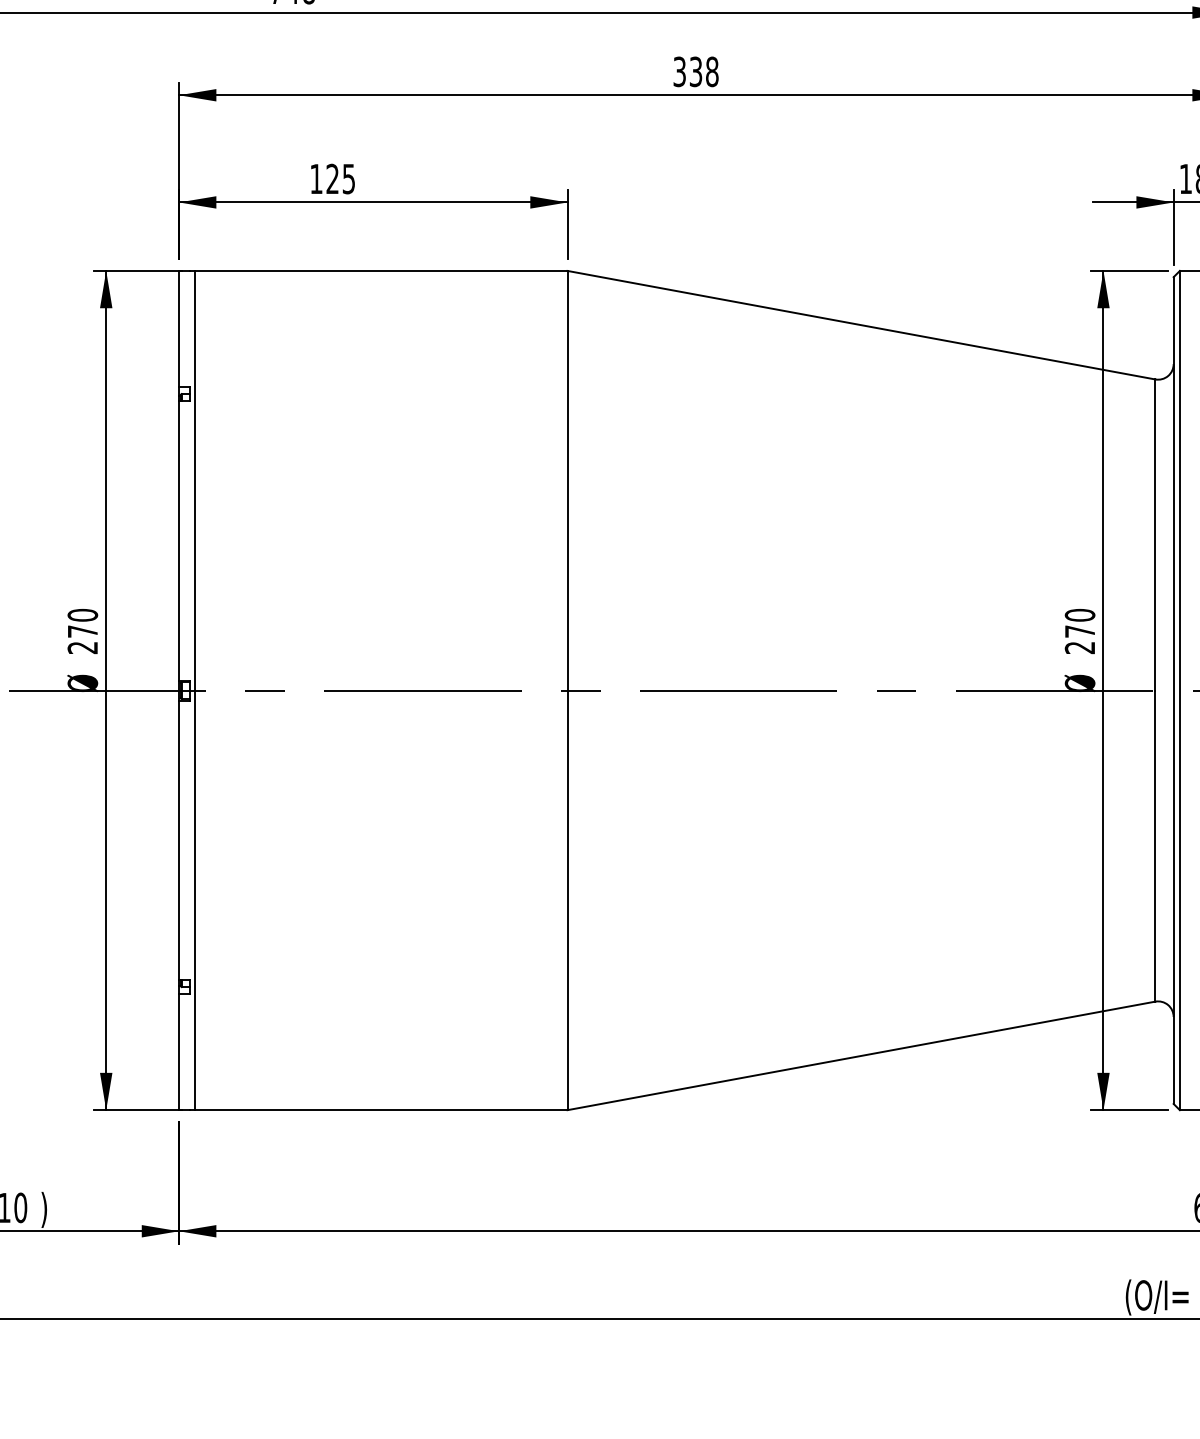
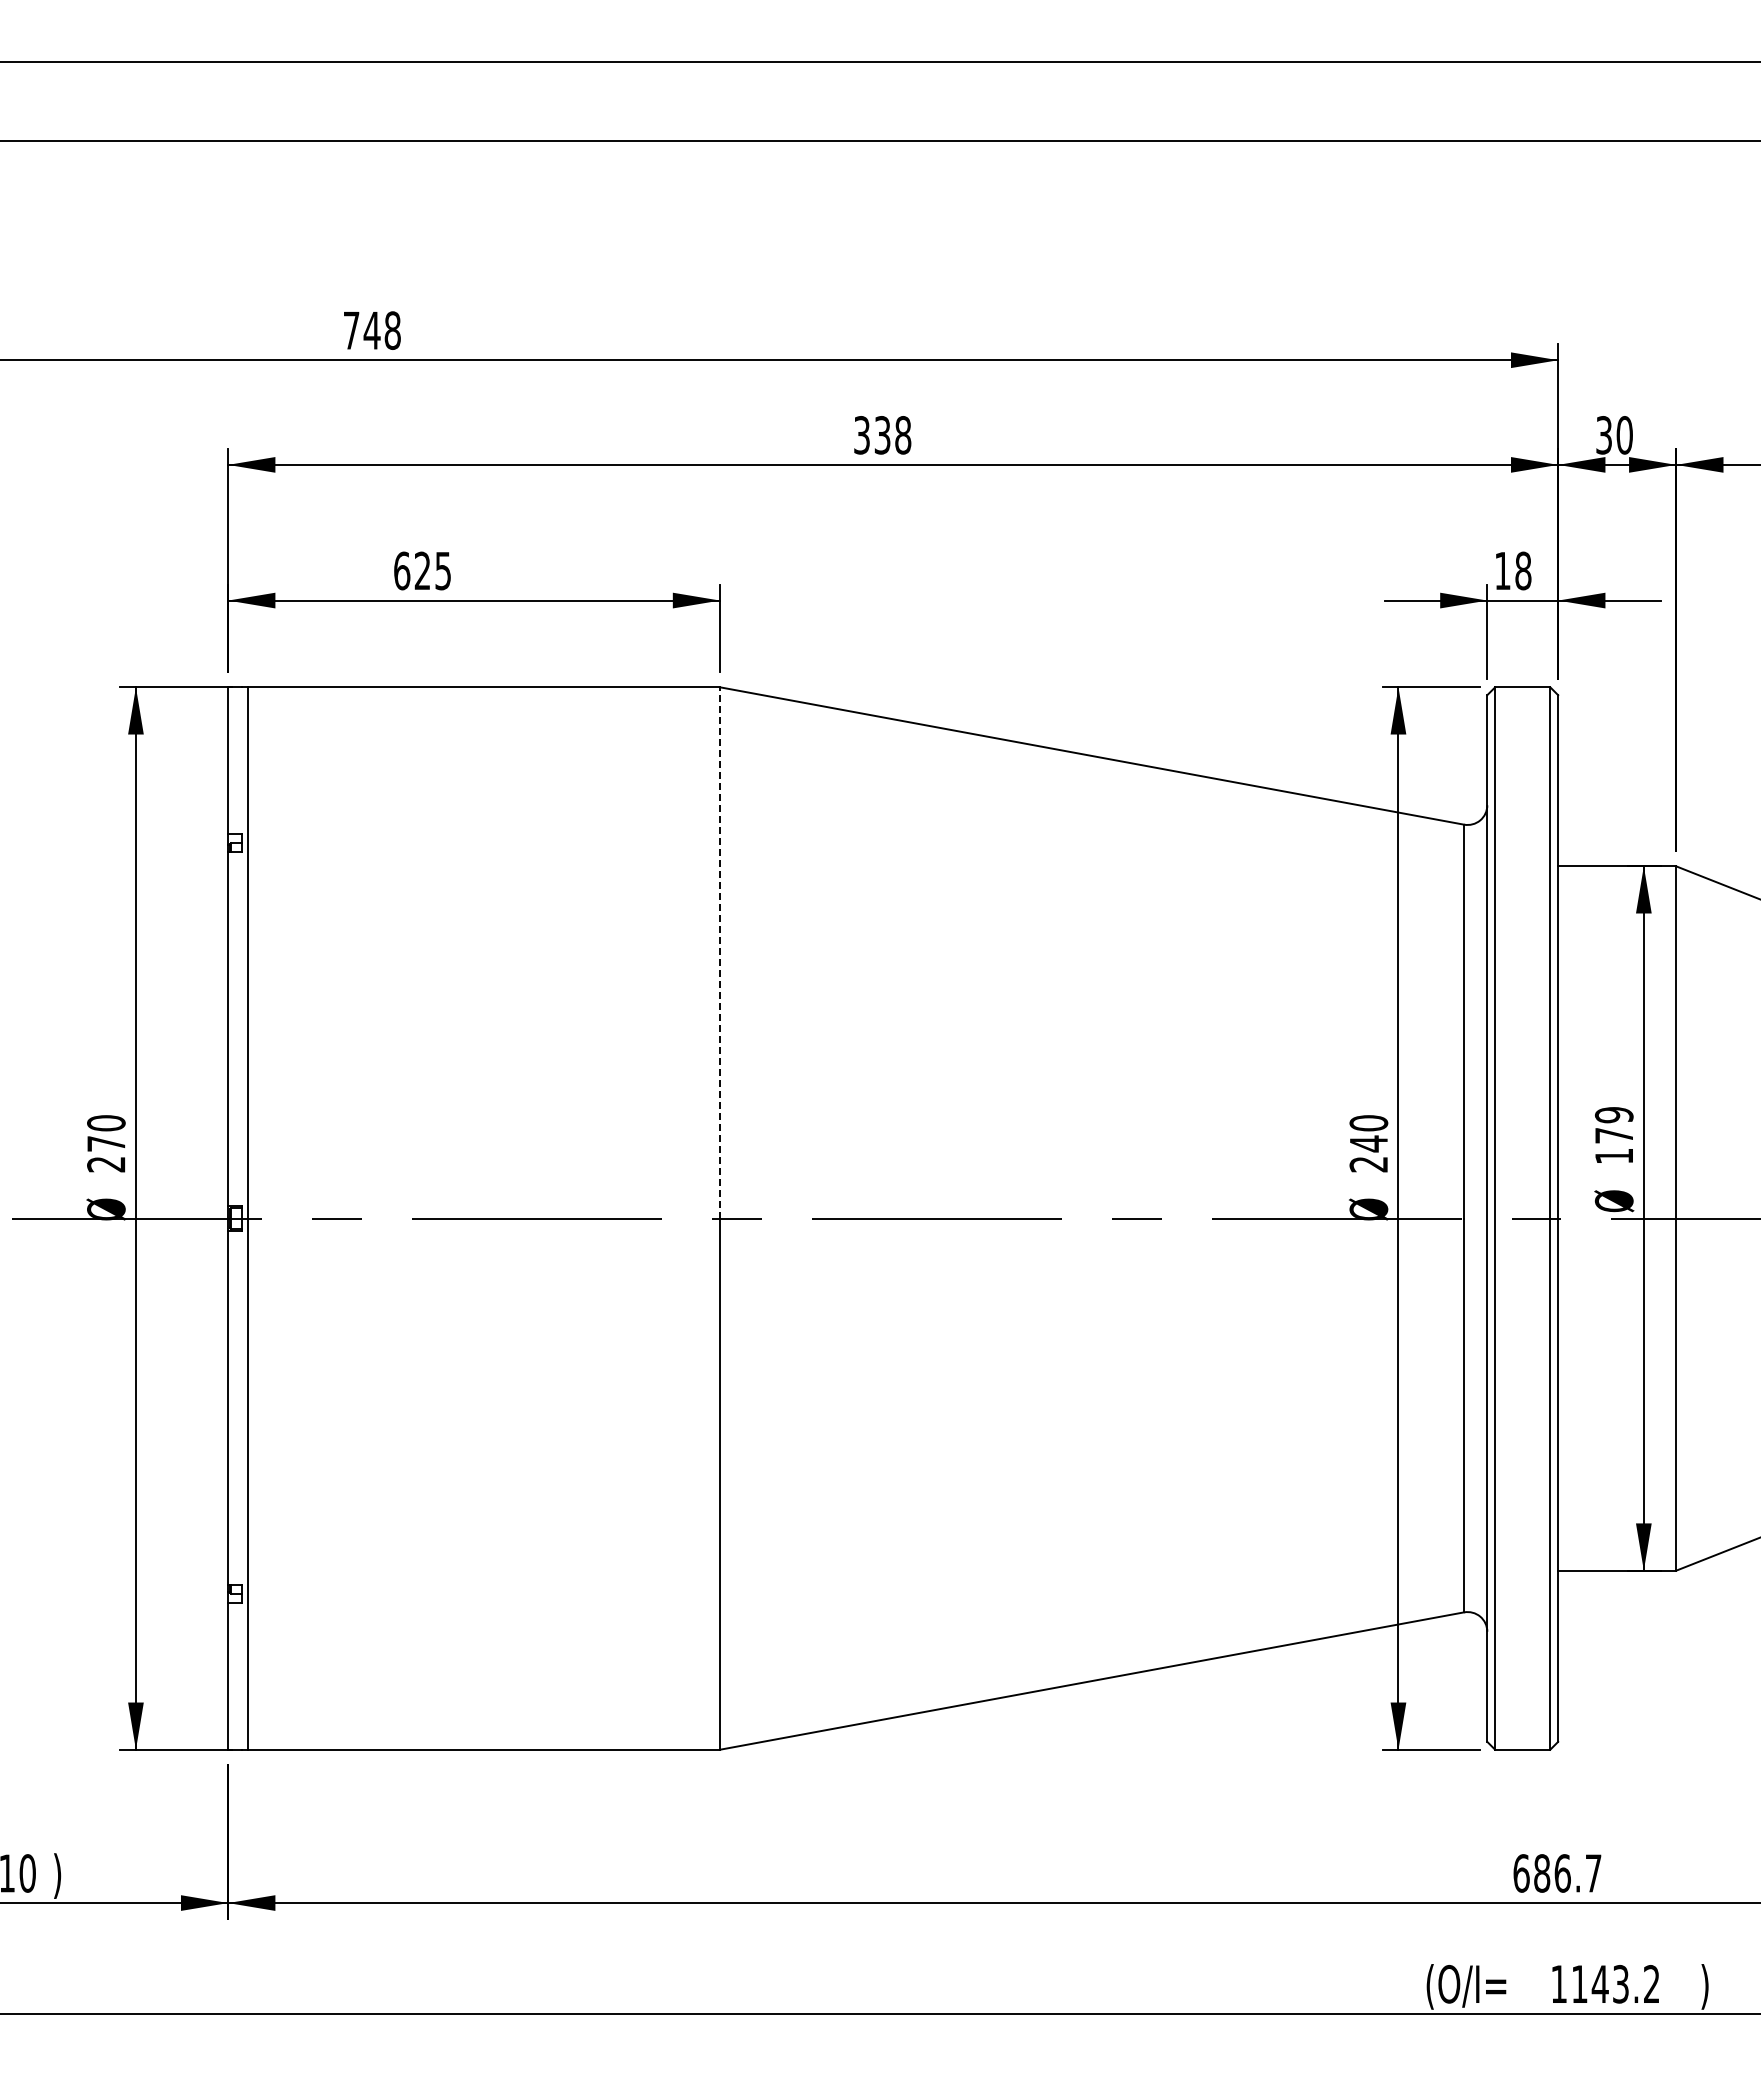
text: (316, 178) -> (402, 570), 125 -> 625
line: (567, 480) -> (719, 952), solid -> dashed
text: (1079, 631) -> (1368, 1143), 270 -> 240

